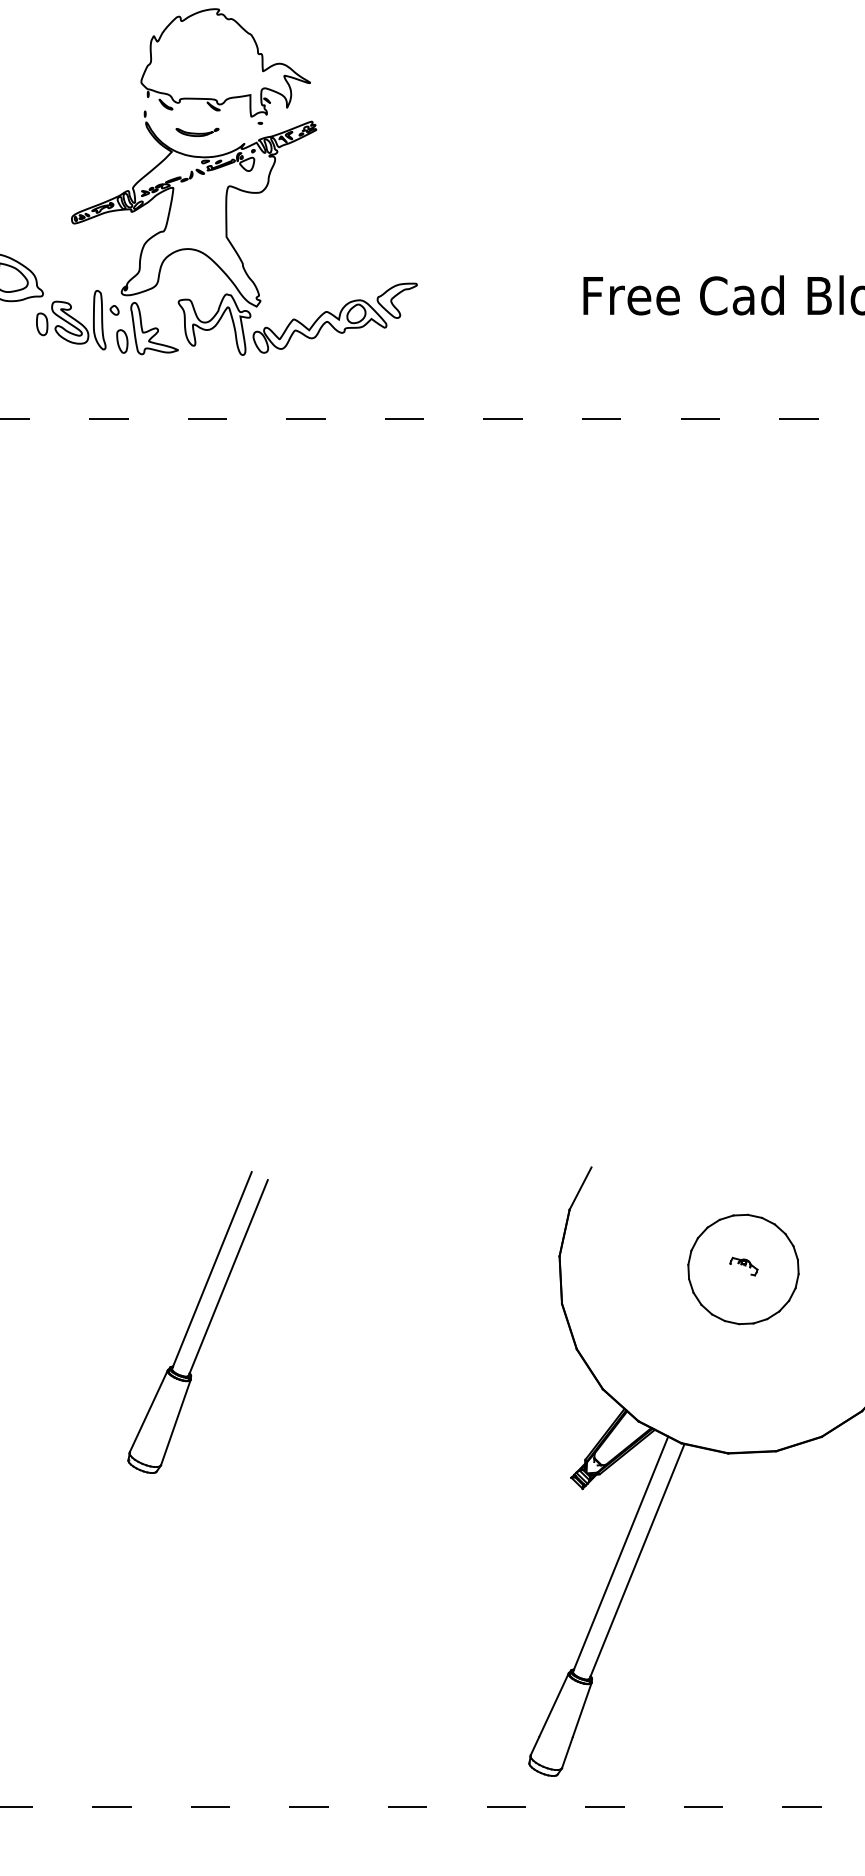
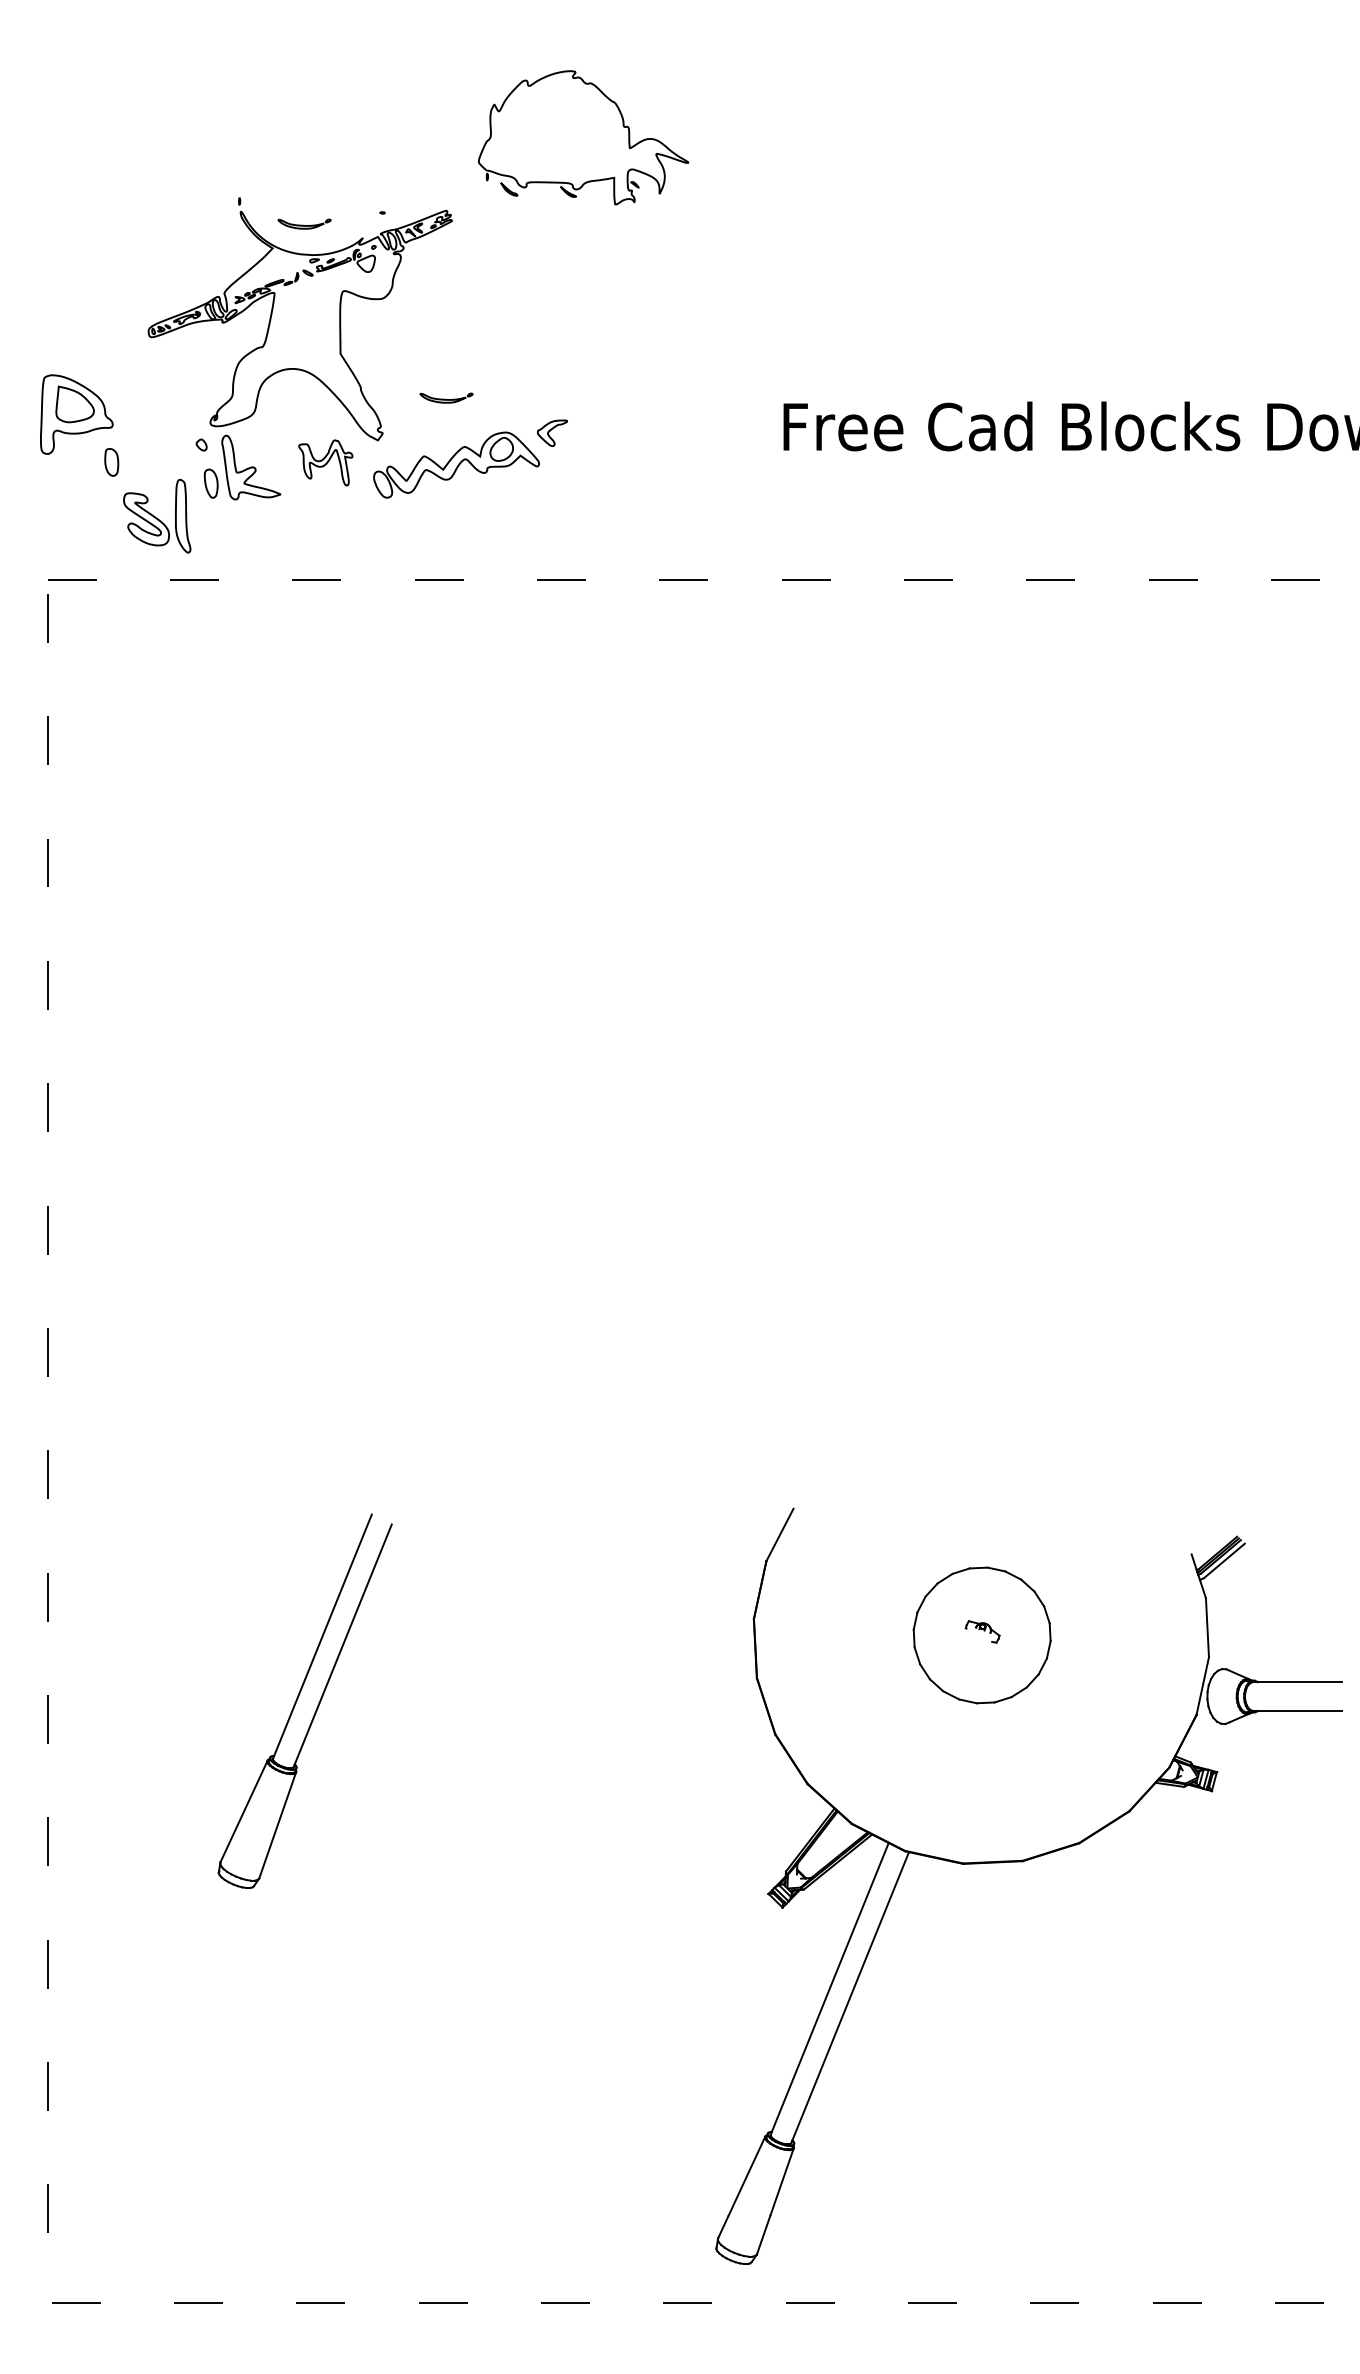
part: (225, 62) -> (583, 137), moved
part: (311, 272) -> (446, 397), added
part: (397, 301) -> (552, 433), size x0.6
part: (79, 319) -> (157, 515), moved
part: (214, 324) -> (325, 462), size x0.6

